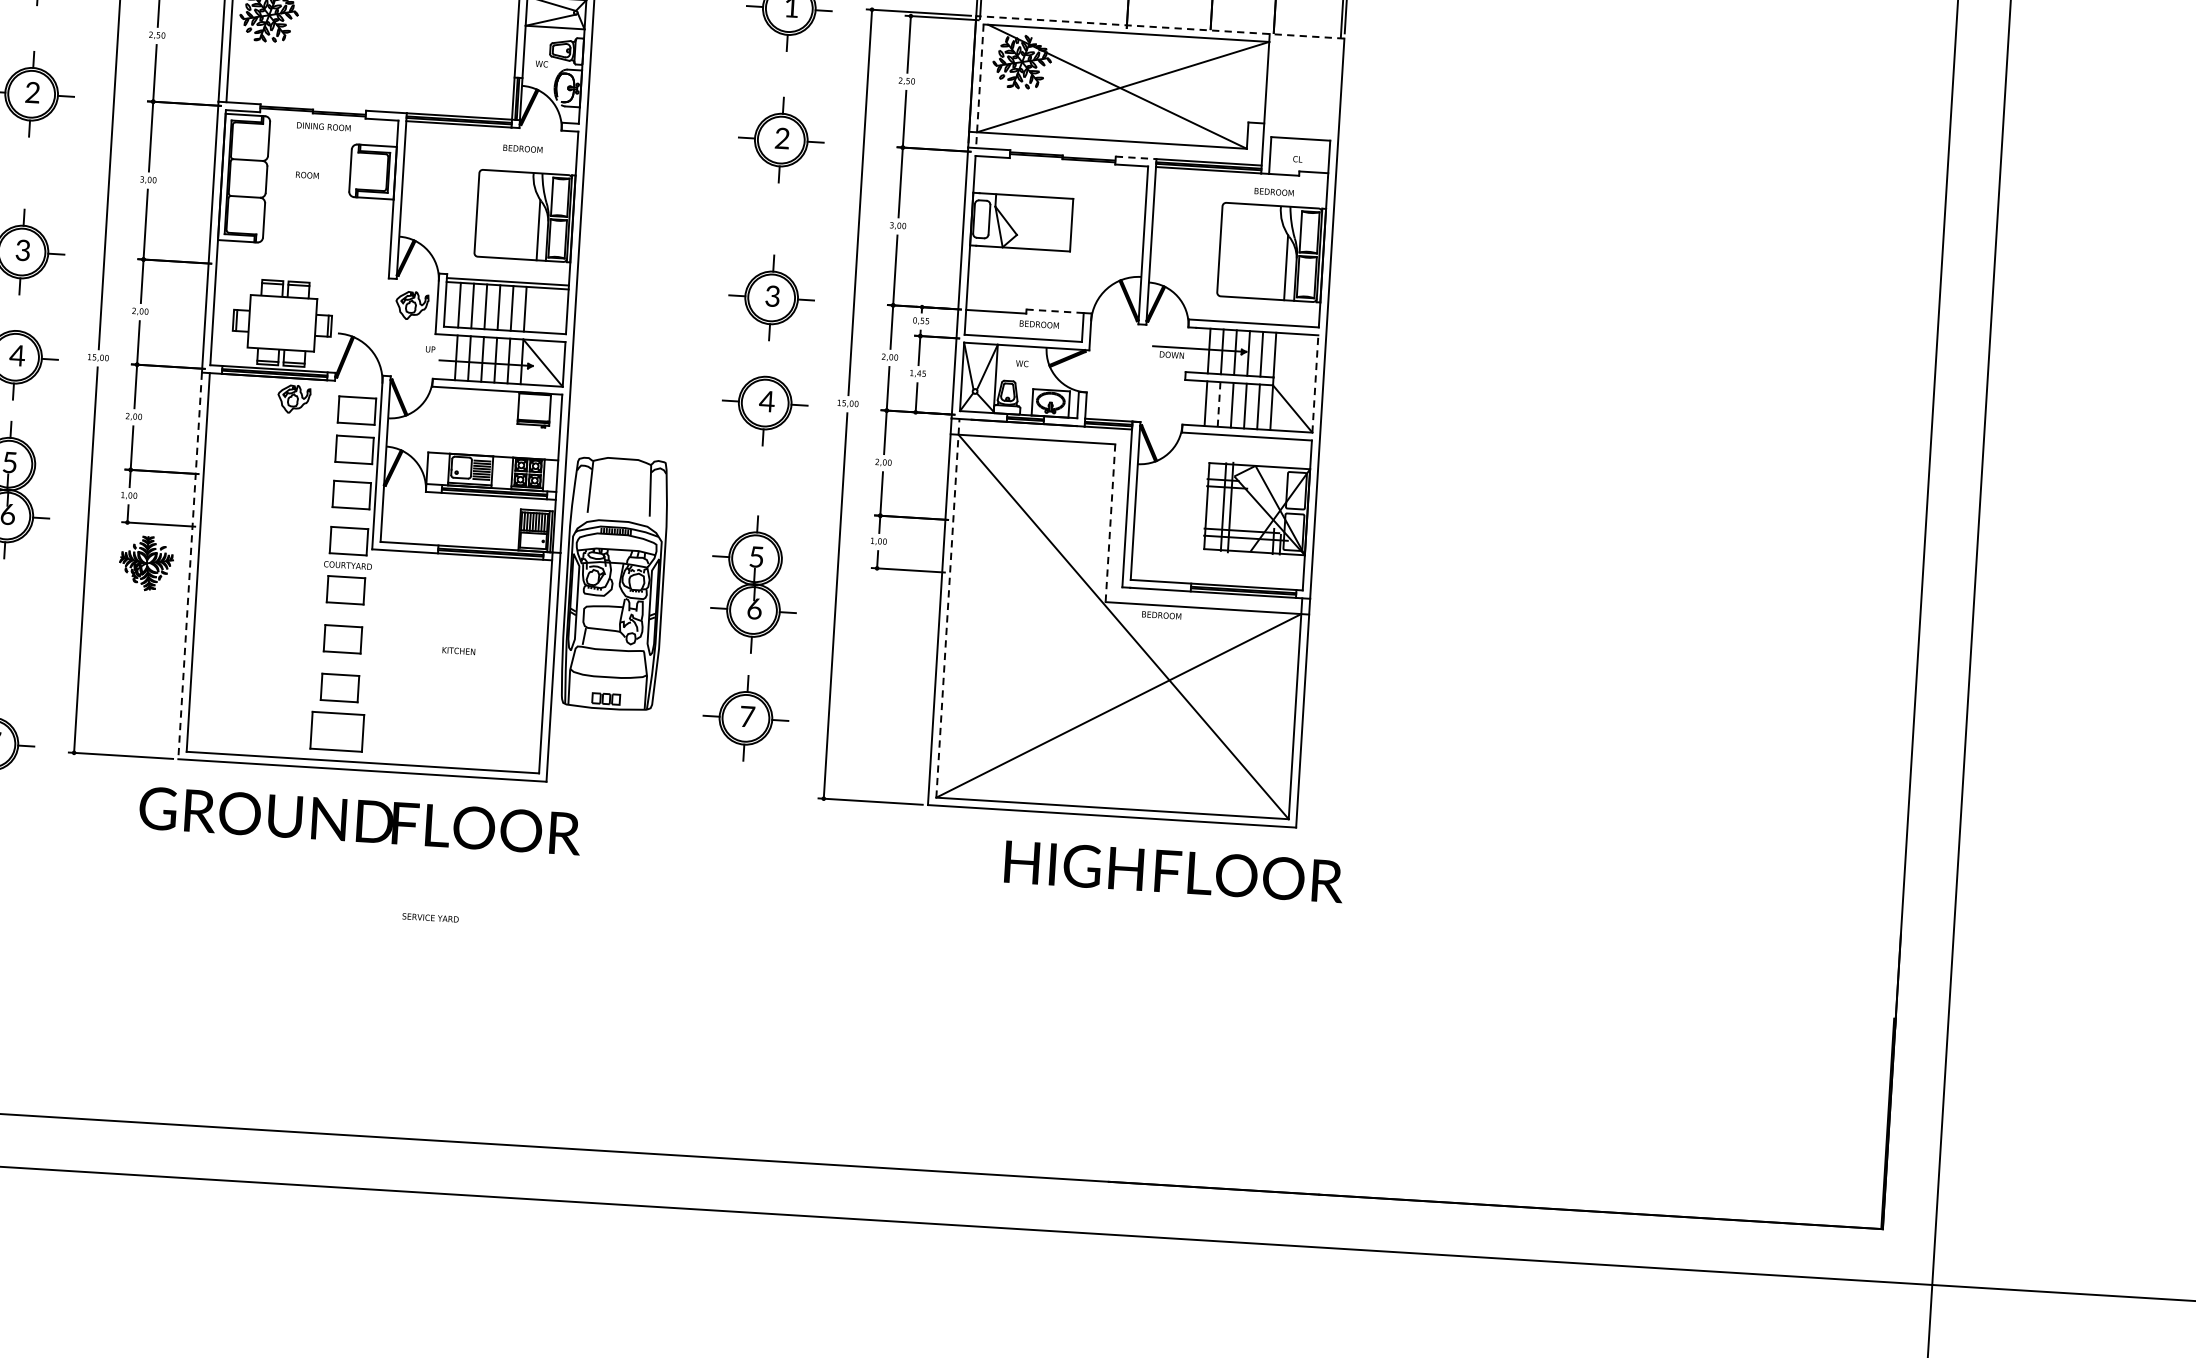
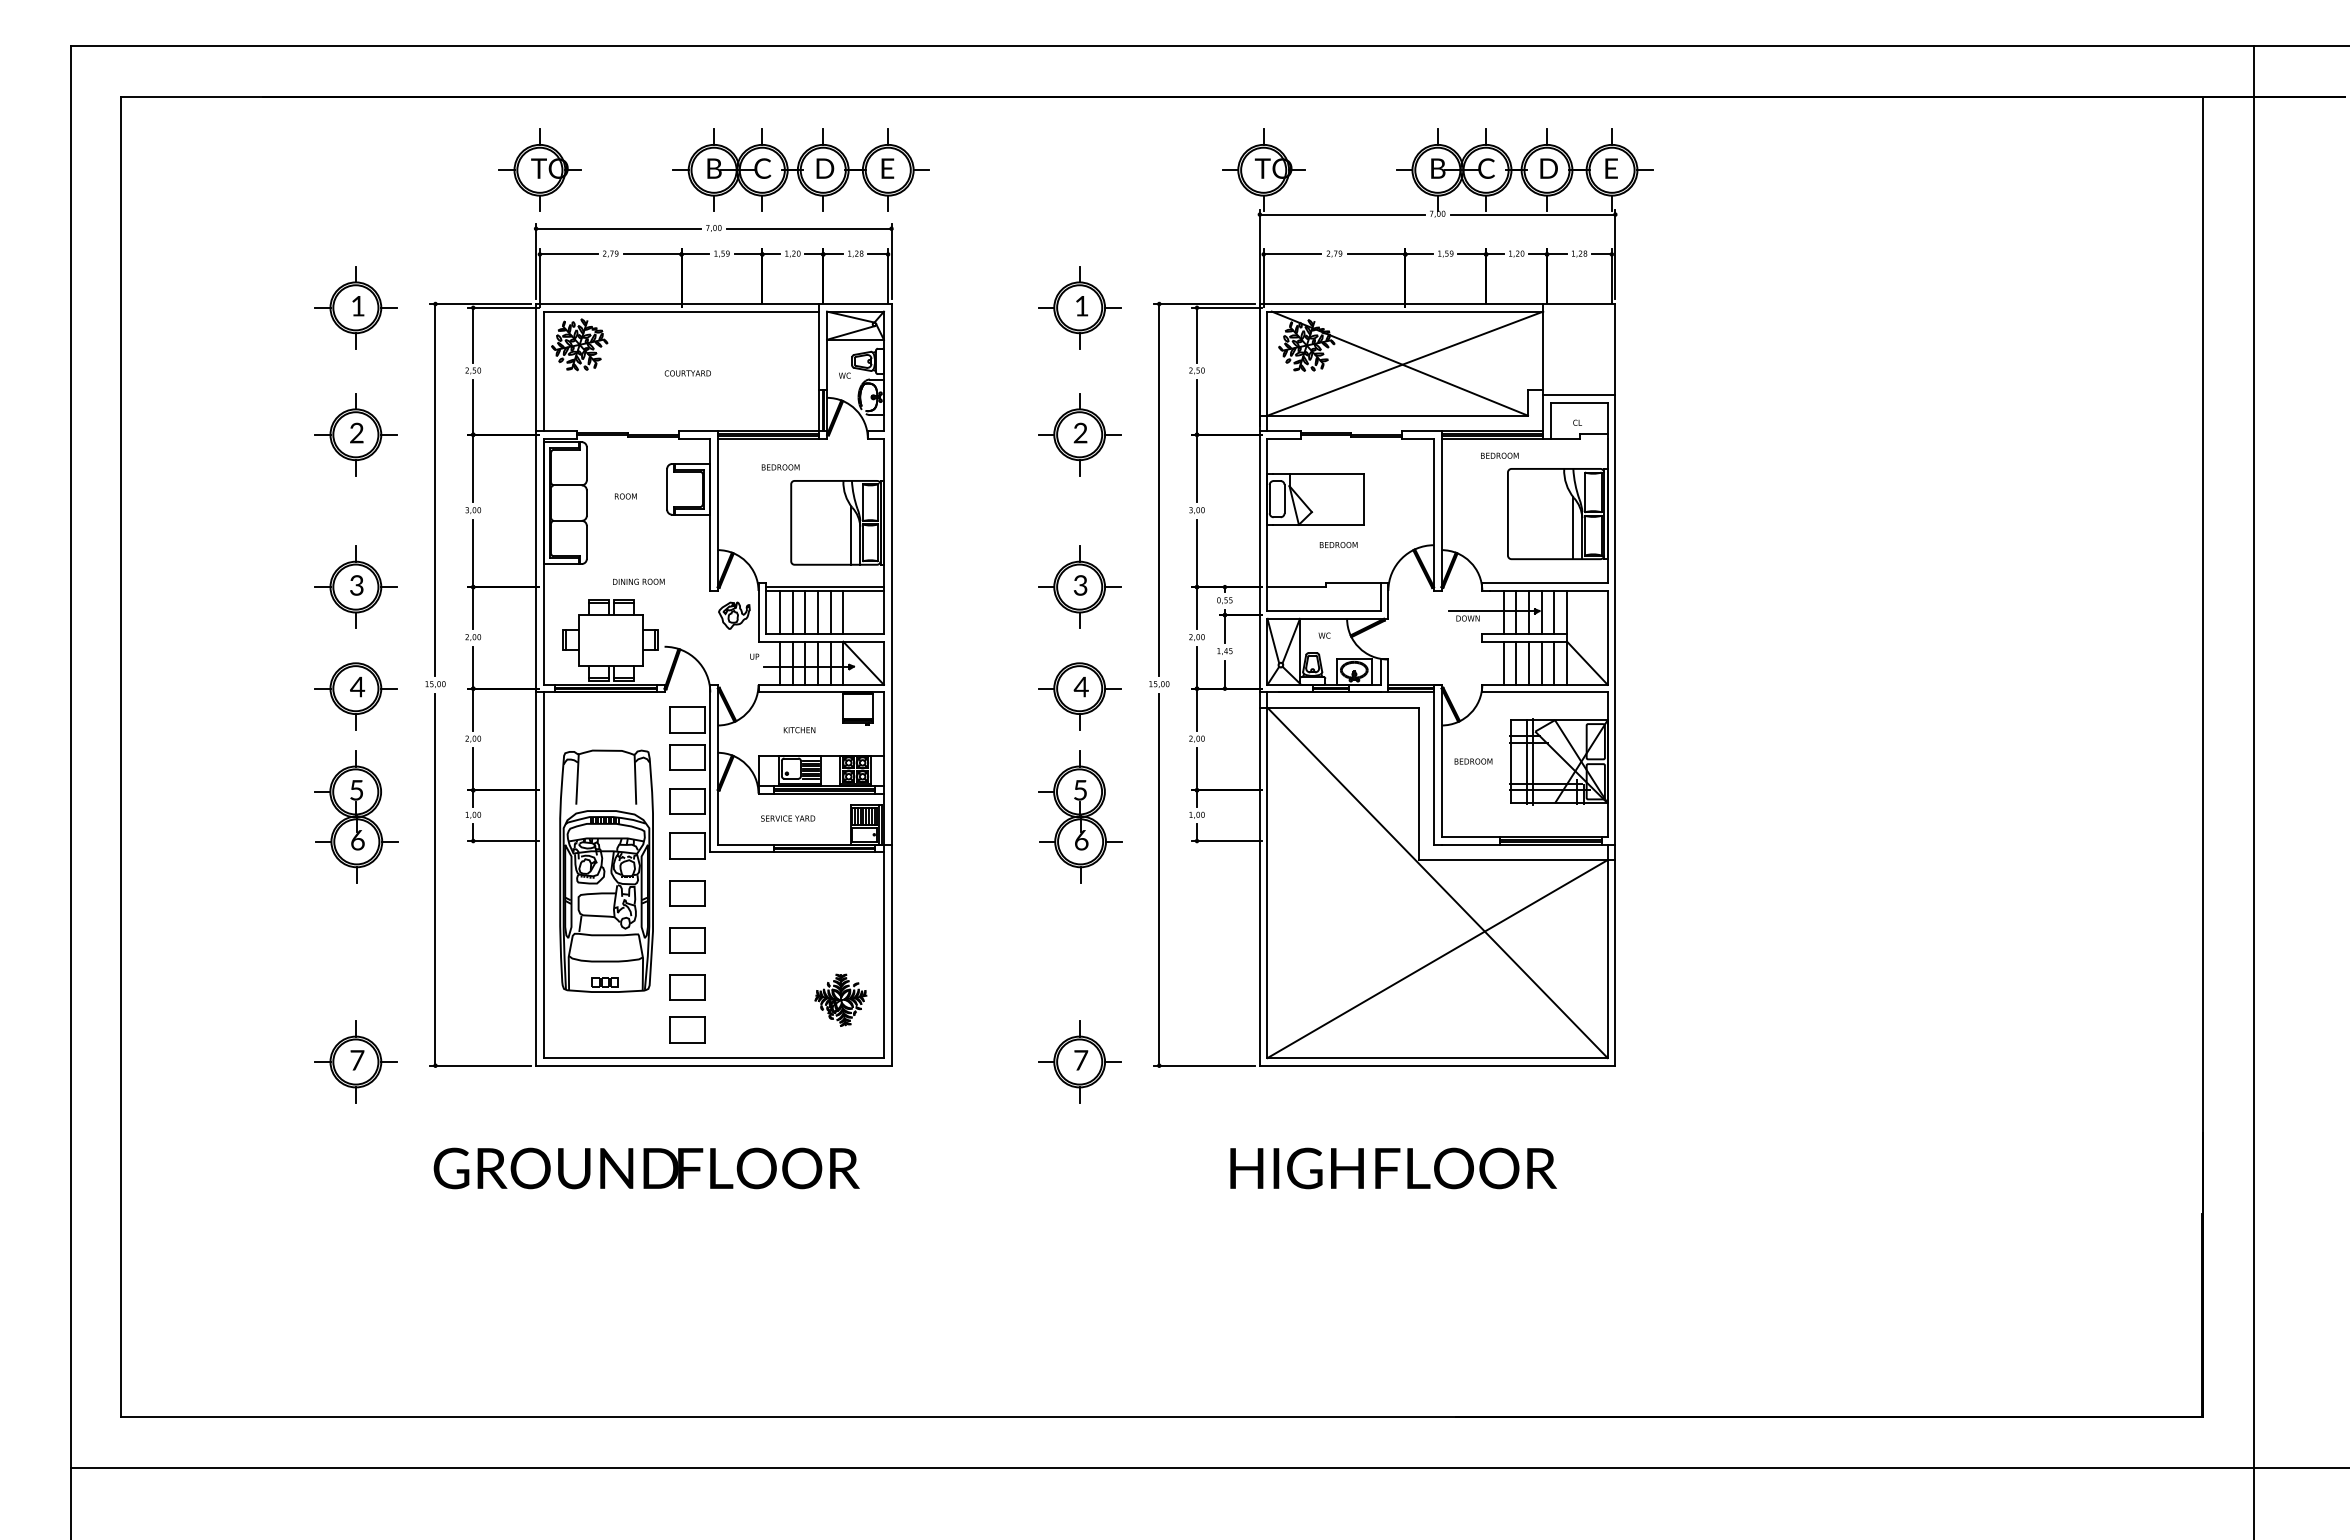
line: (1160, 27) -> (1437, 304), dashed -> solid
line: (979, 86) -> (1267, 371), dashed -> solid
text: (323, 126) -> (638, 581), moved
line: (1301, 131) -> (1579, 395), added
text: (522, 148) -> (780, 467), moved
line: (1136, 157) -> (1422, 430), dashed -> solid
text: (1273, 191) -> (1499, 455), moved
line: (1055, 311) -> (1353, 583), dashed -> solid
text: (1039, 324) -> (1338, 544), moved
line: (1315, 383) -> (1607, 637), dashed -> solid
part: (294, 399) -> (626, 712), removed
line: (1219, 404) -> (1516, 663), dashed -> solid
line: (1110, 523) -> (1418, 784), dashed -> solid
part: (146, 562) -> (840, 999), moved
text: (347, 565) -> (687, 373), moved
line: (190, 566) -> (536, 879), dashed -> solid
part: (614, 582) -> (606, 870), moved
part: (755, 584) -> (1080, 816), moved
line: (947, 608) -> (1267, 875), dashed -> solid
text: (1161, 615) -> (1473, 761), moved
text: (458, 651) -> (799, 730), moved
part: (745, 717) -> (1079, 1061), moved
part: (337, 731) -> (687, 1029), size x0.71
text: (360, 821) -> (646, 1168), moved
text: (1174, 871) -> (1393, 1168), moved
text: (431, 917) -> (788, 818), moved

